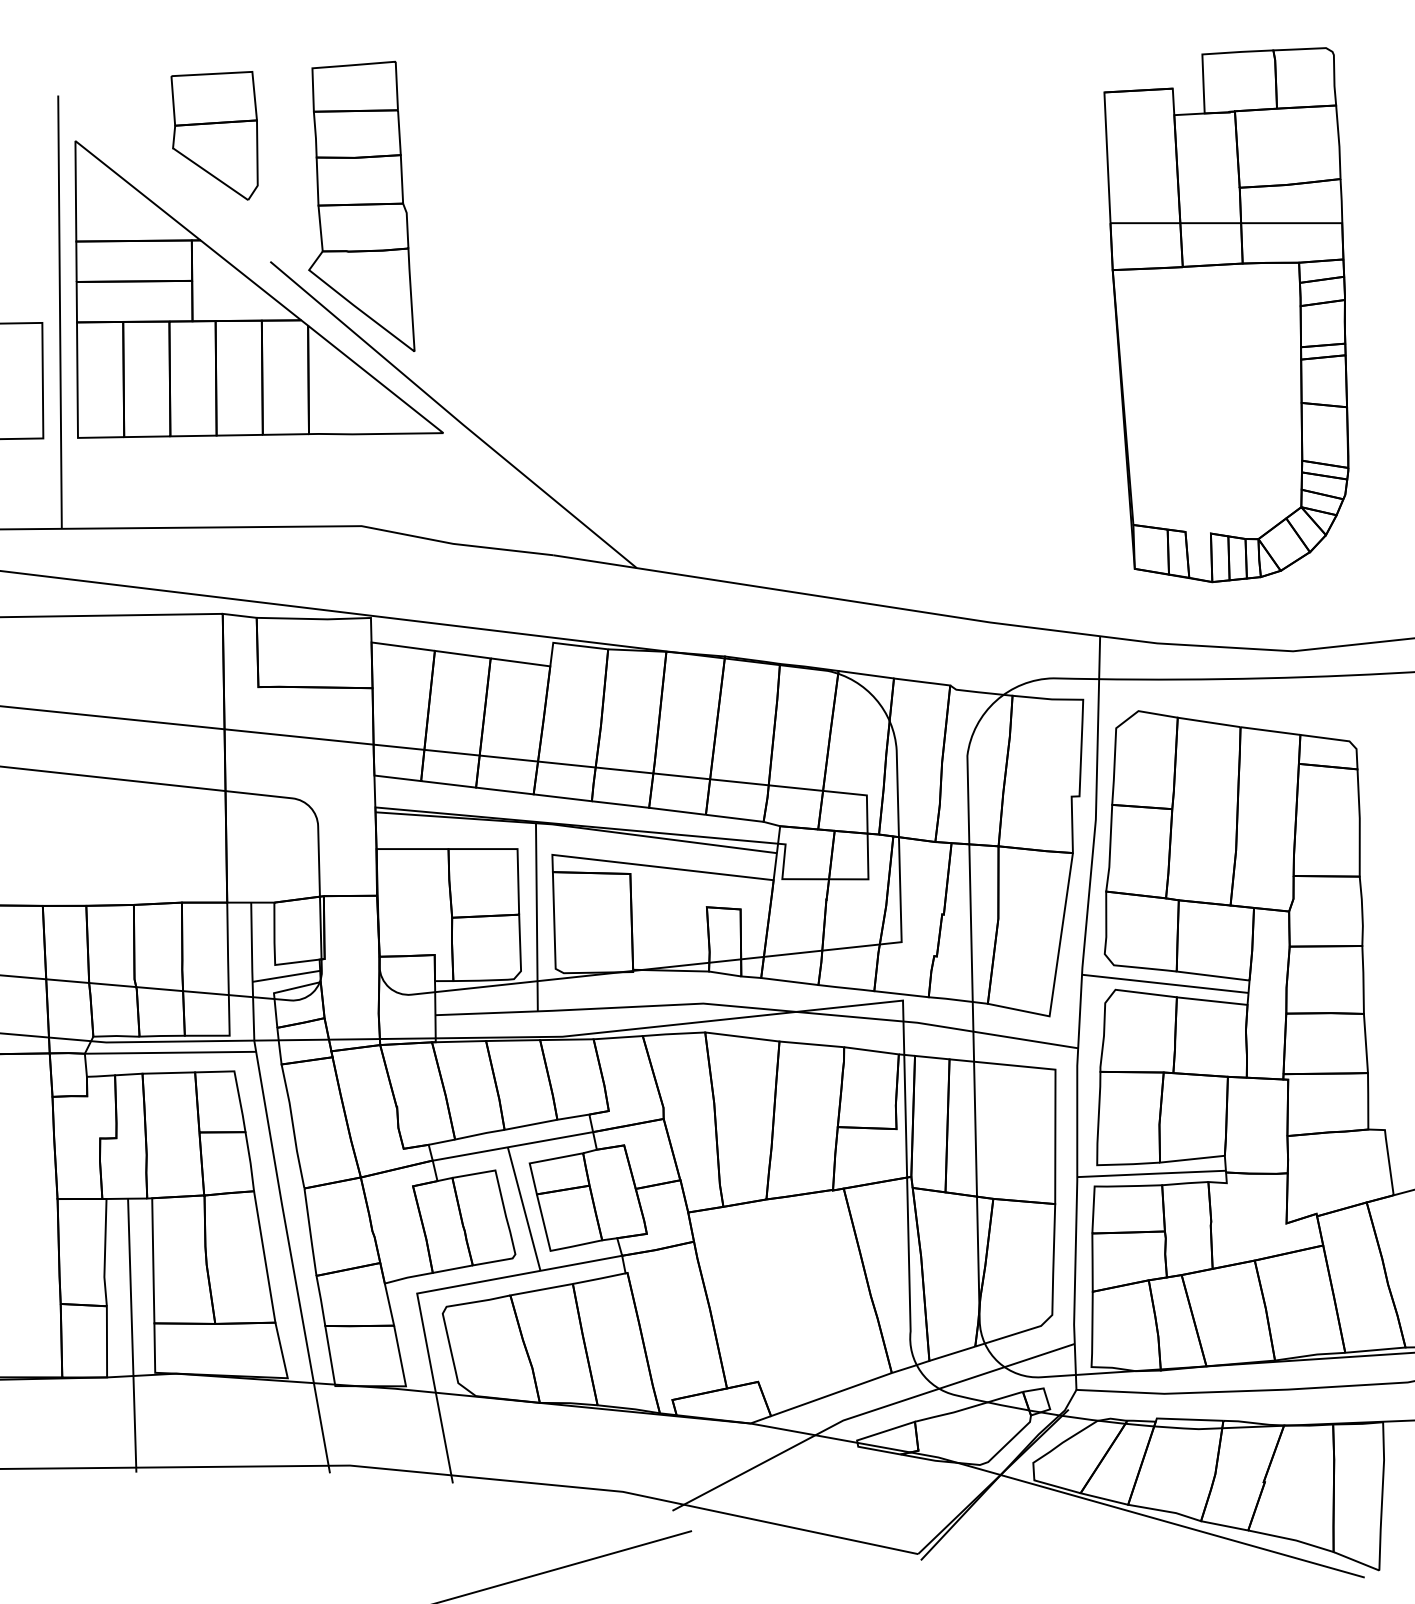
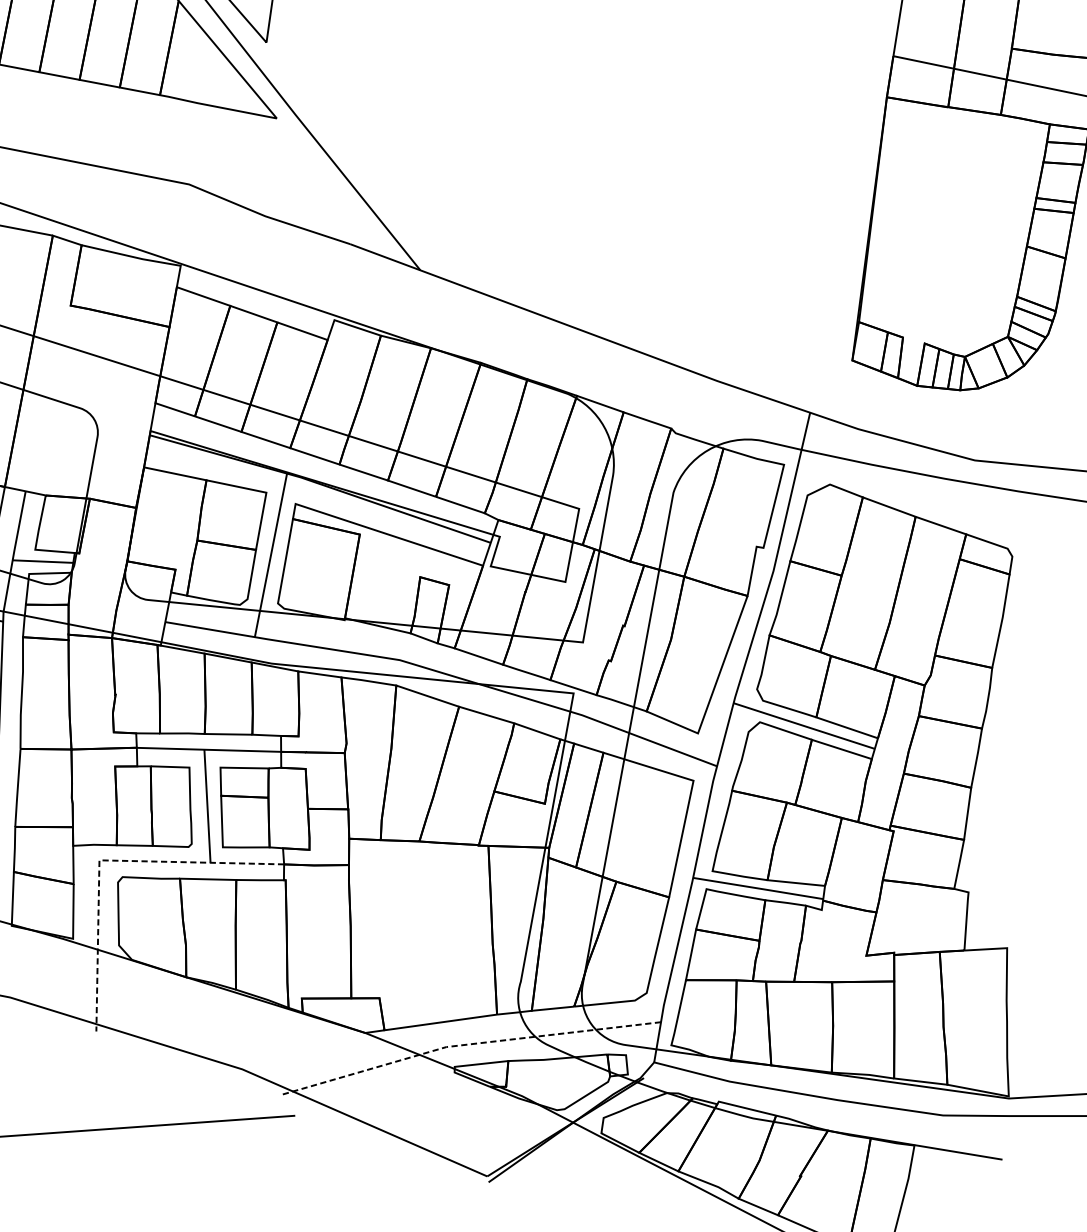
line: (424, 1292) -> (106, 860), solid -> dashed
line: (866, 1412) -> (467, 1044), solid -> dashed

